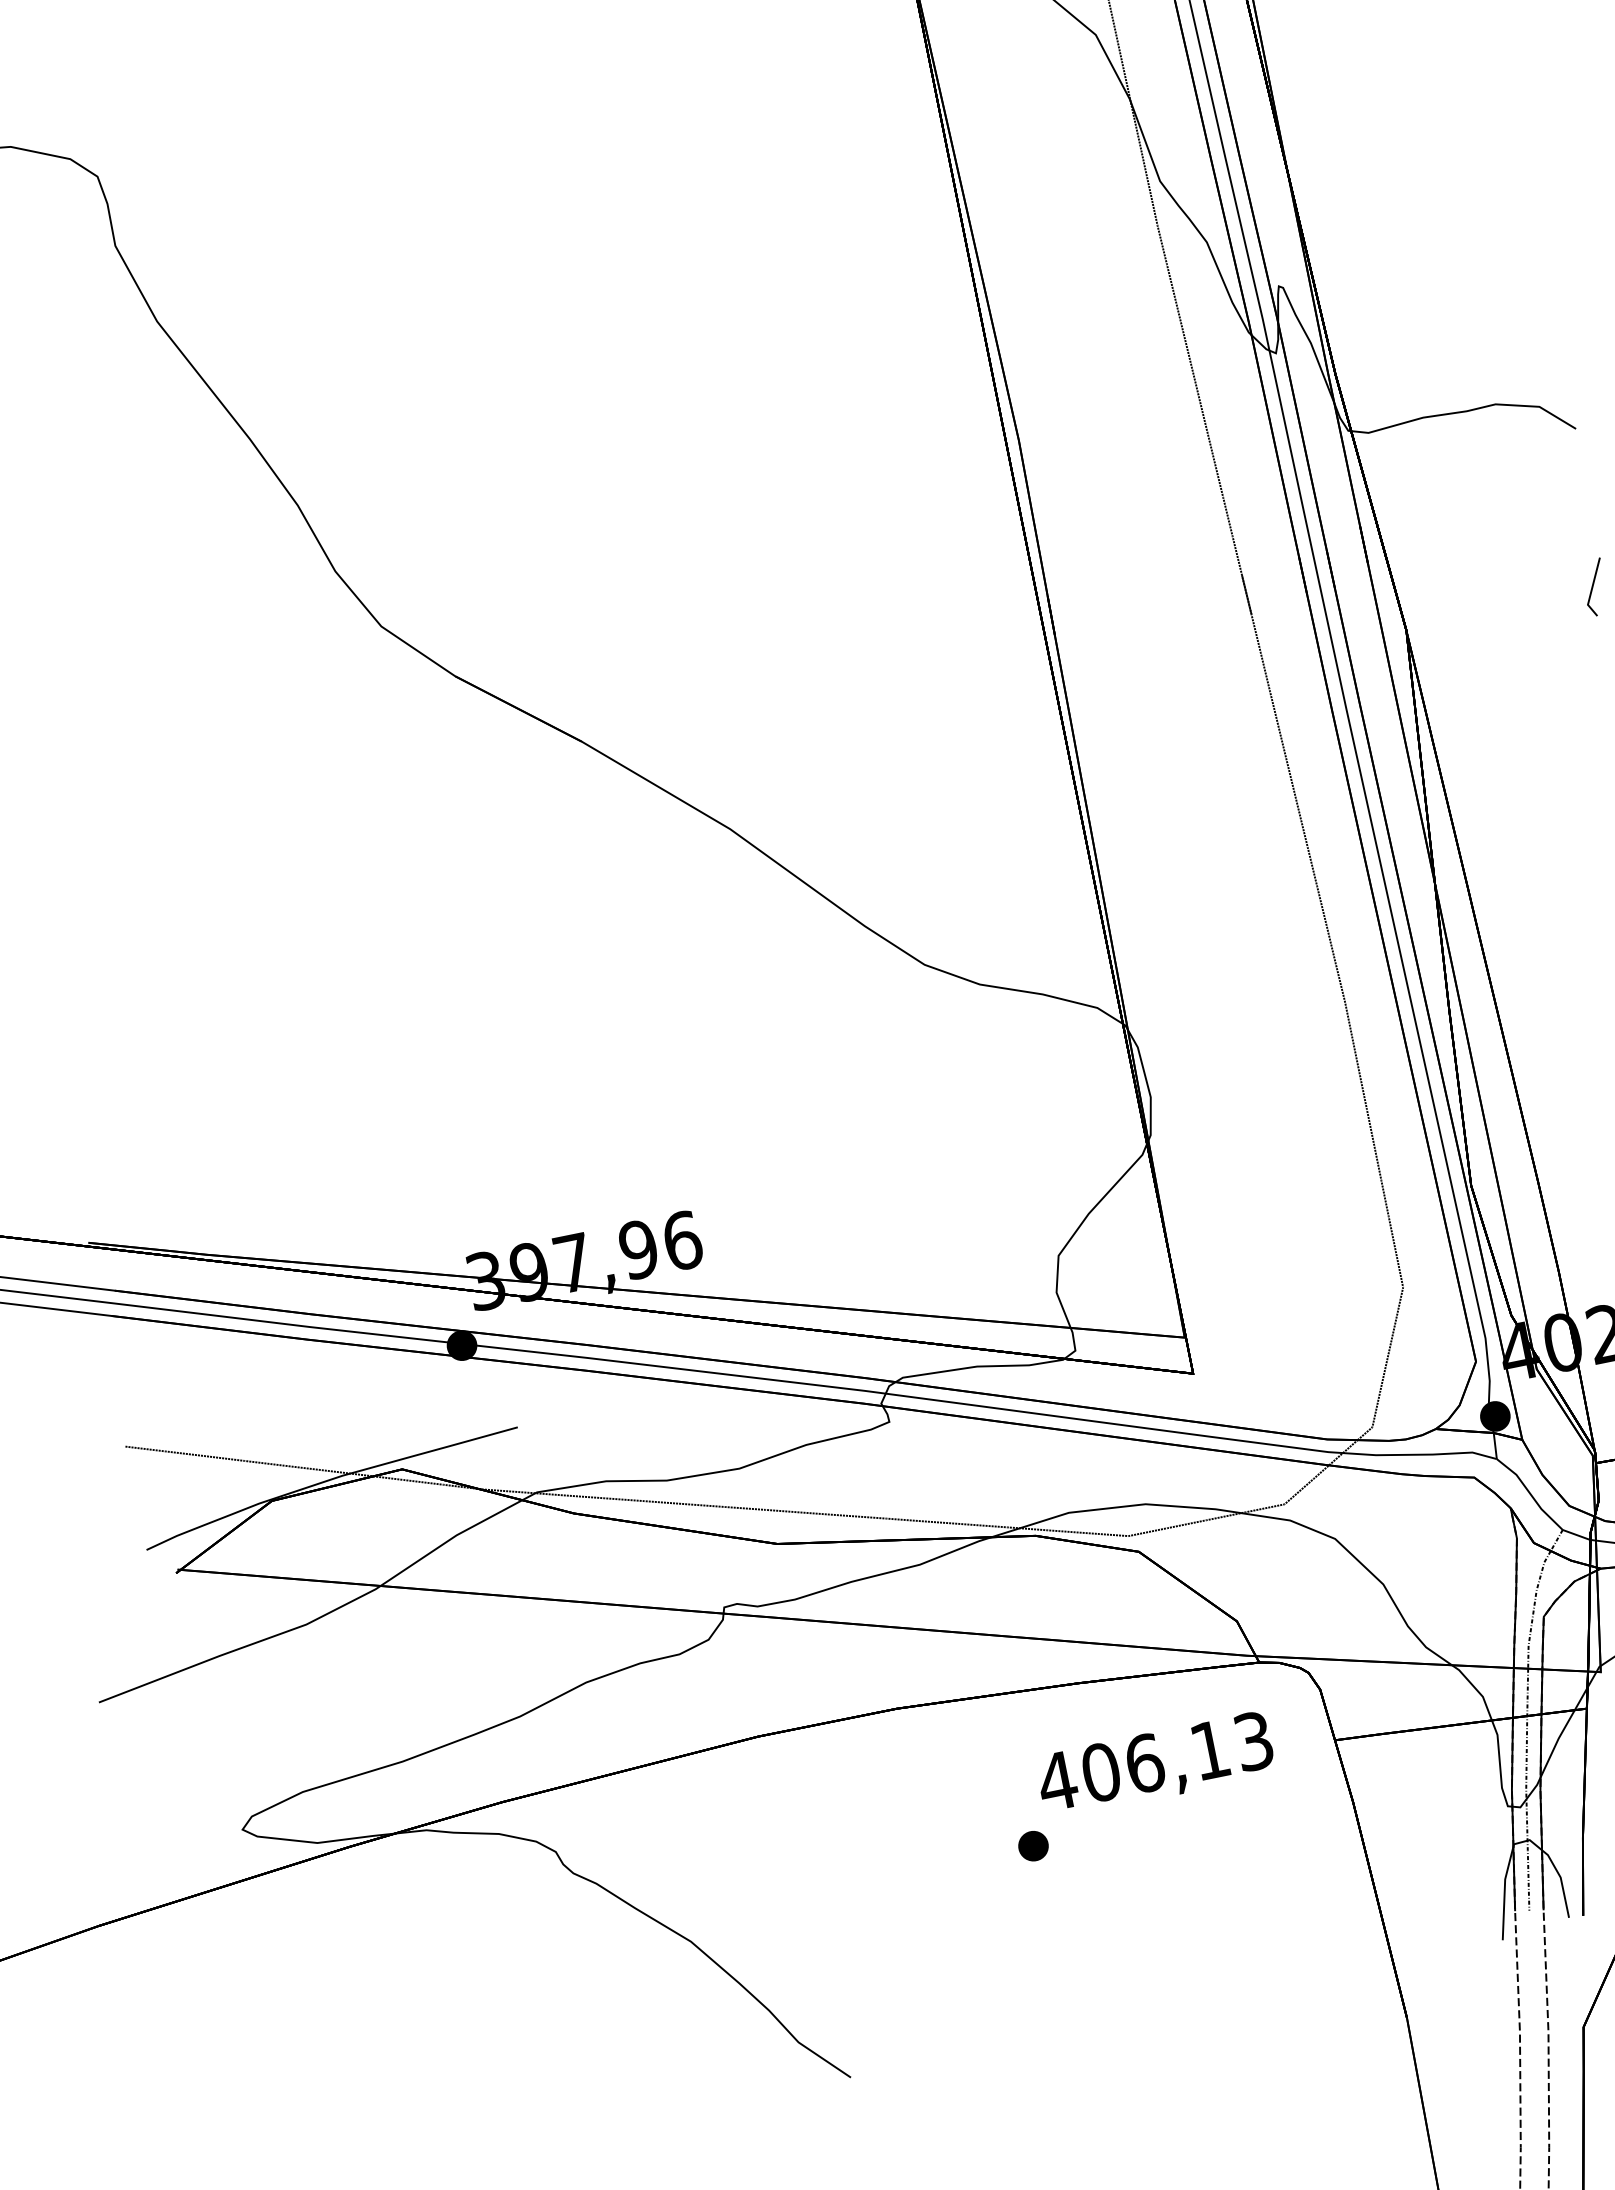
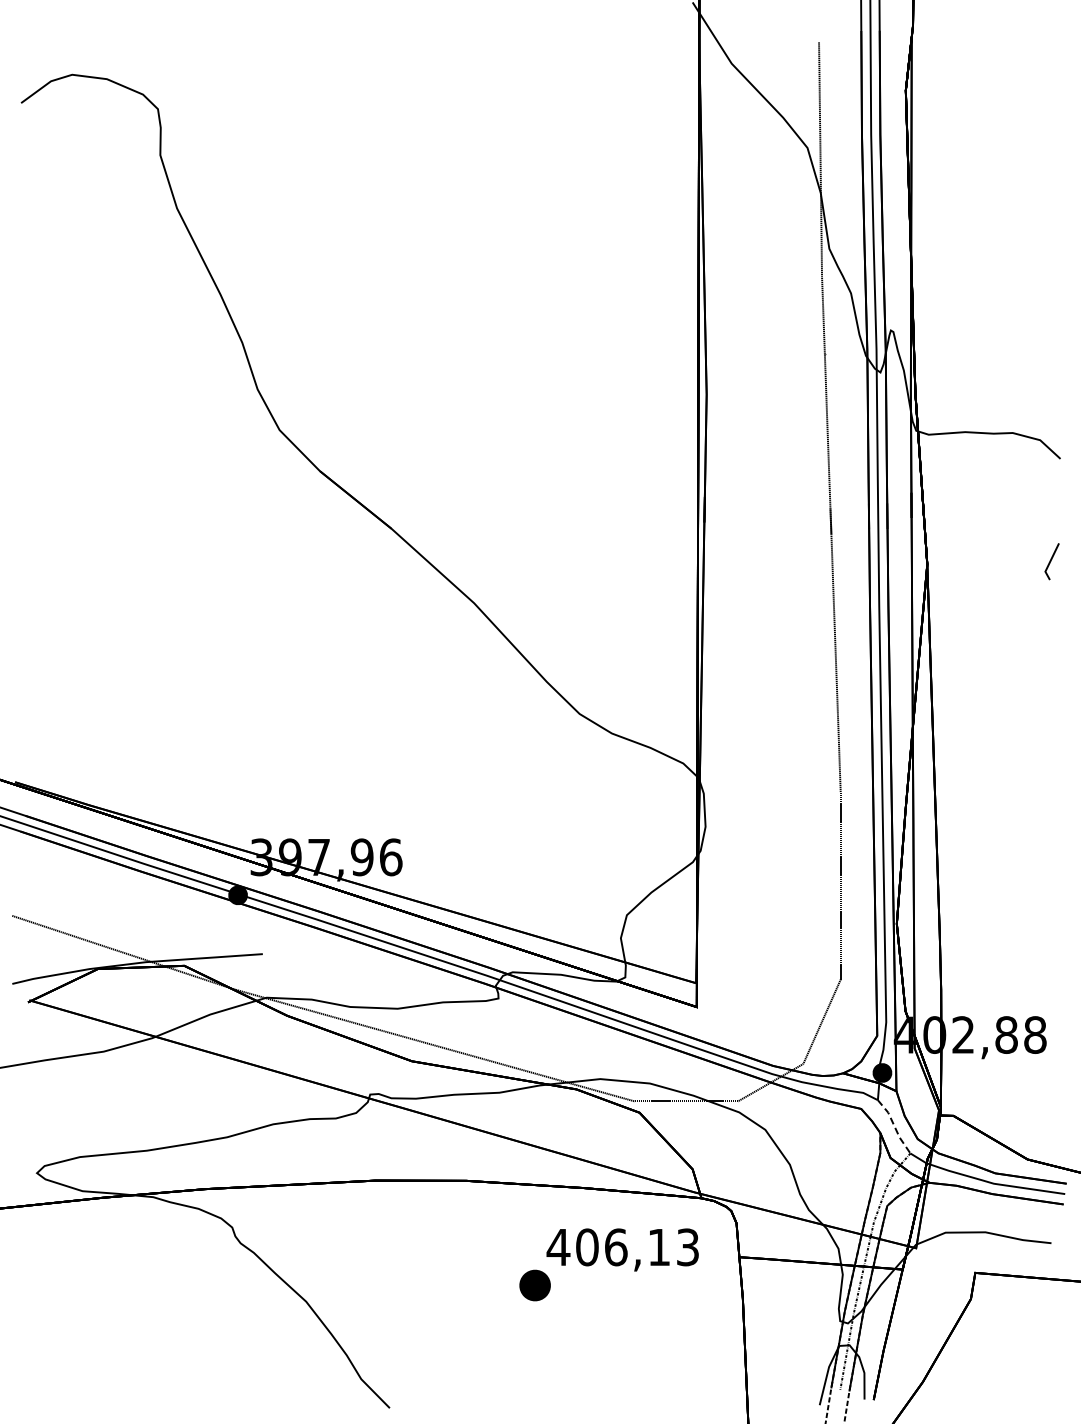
line: (1530, 1493) -> (894, 1126), solid -> dashed
part: (1032, 1845) -> (534, 1284), size x1.6

